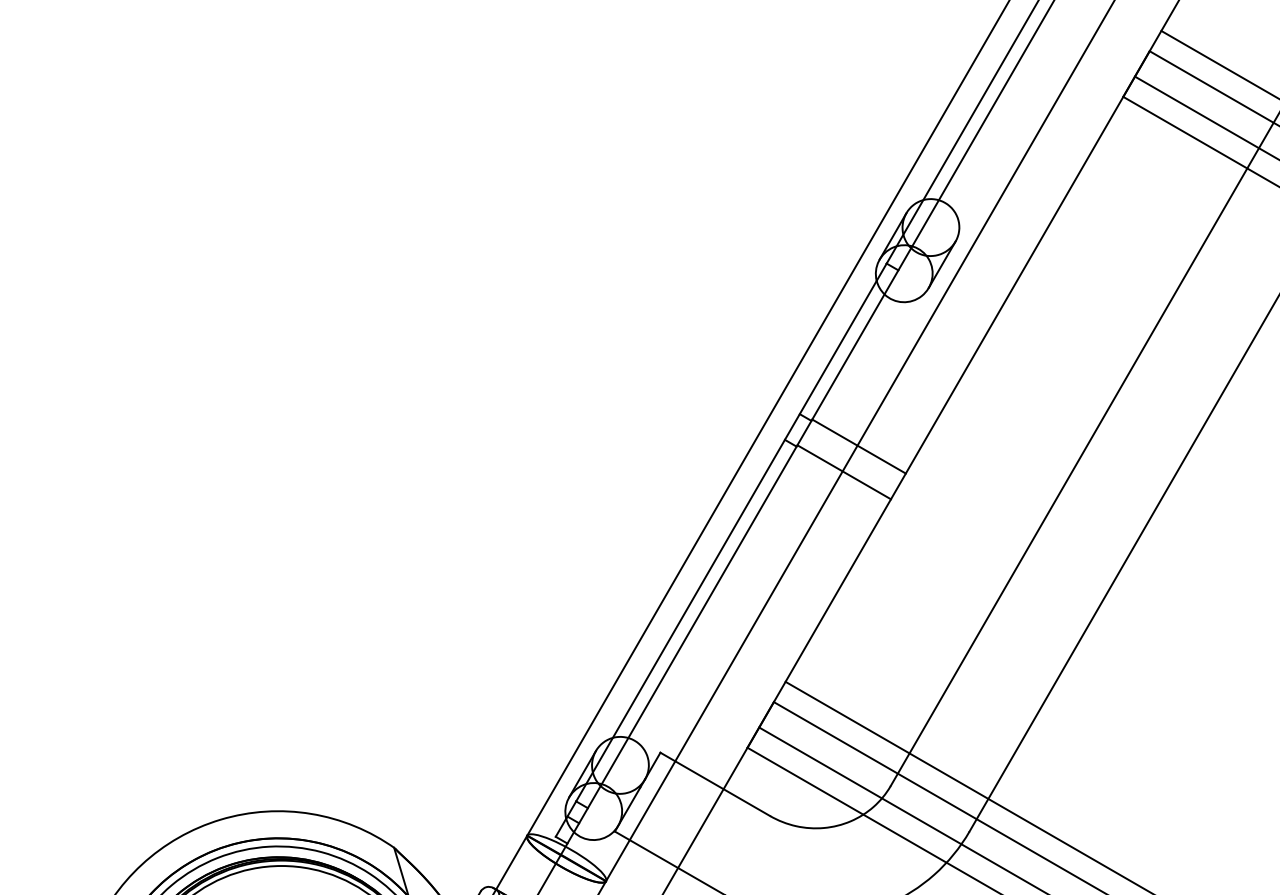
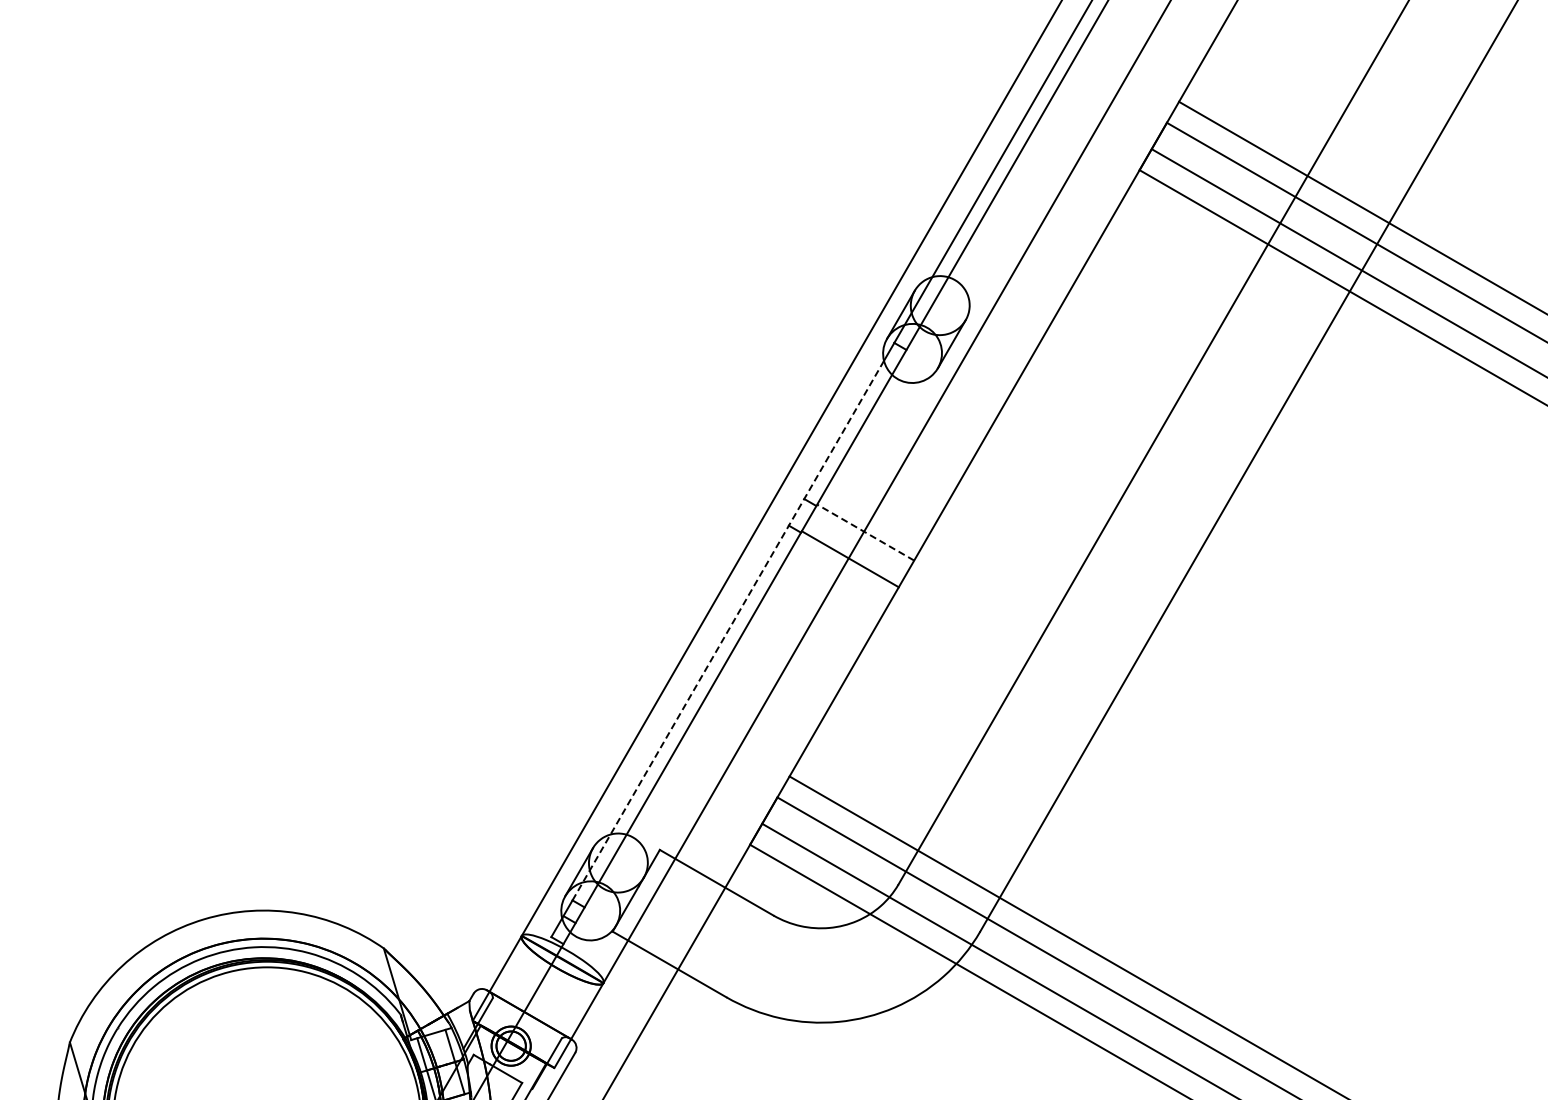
line: (858, 446) -> (865, 532), solid -> dashed
line: (726, 541) -> (728, 631), solid -> dashed

